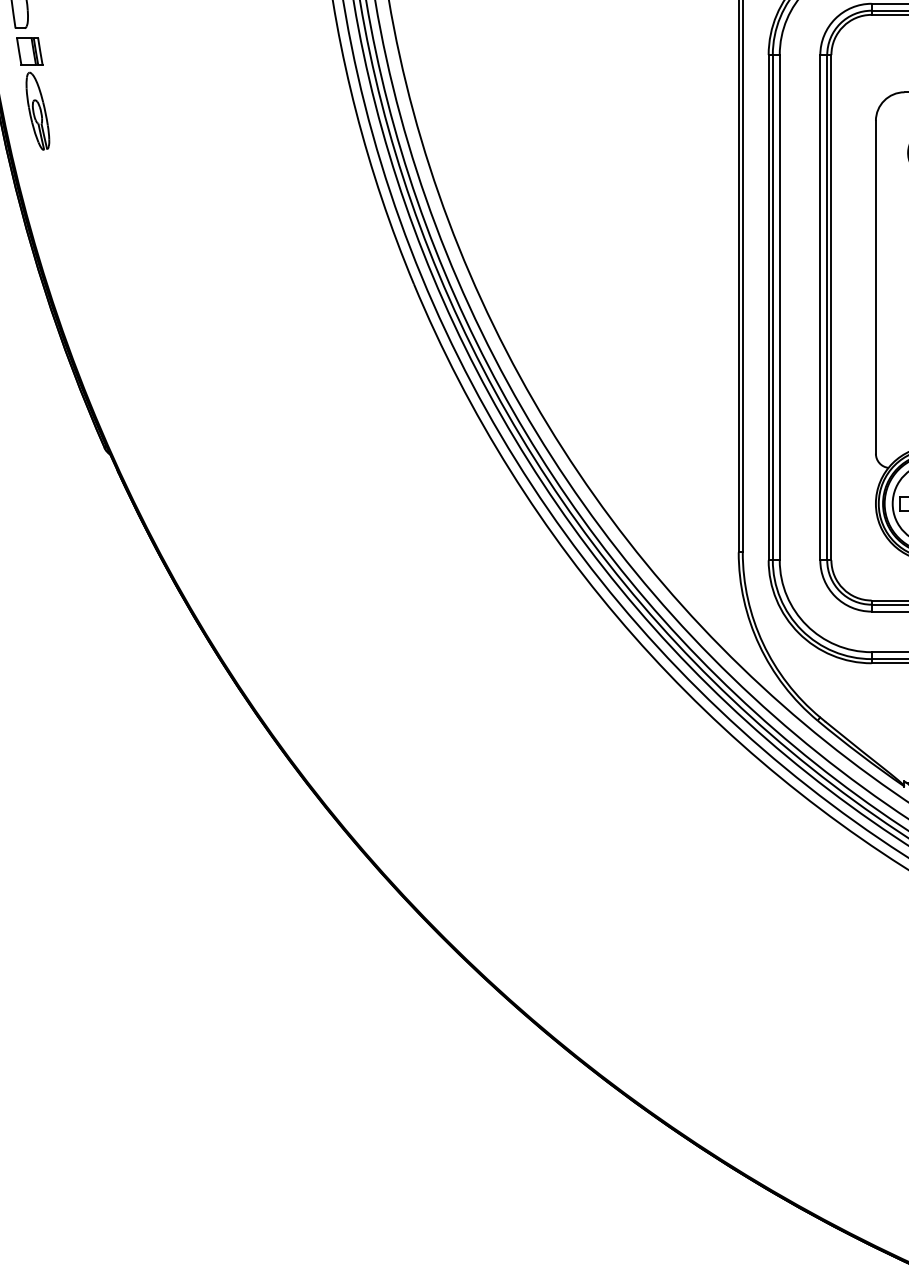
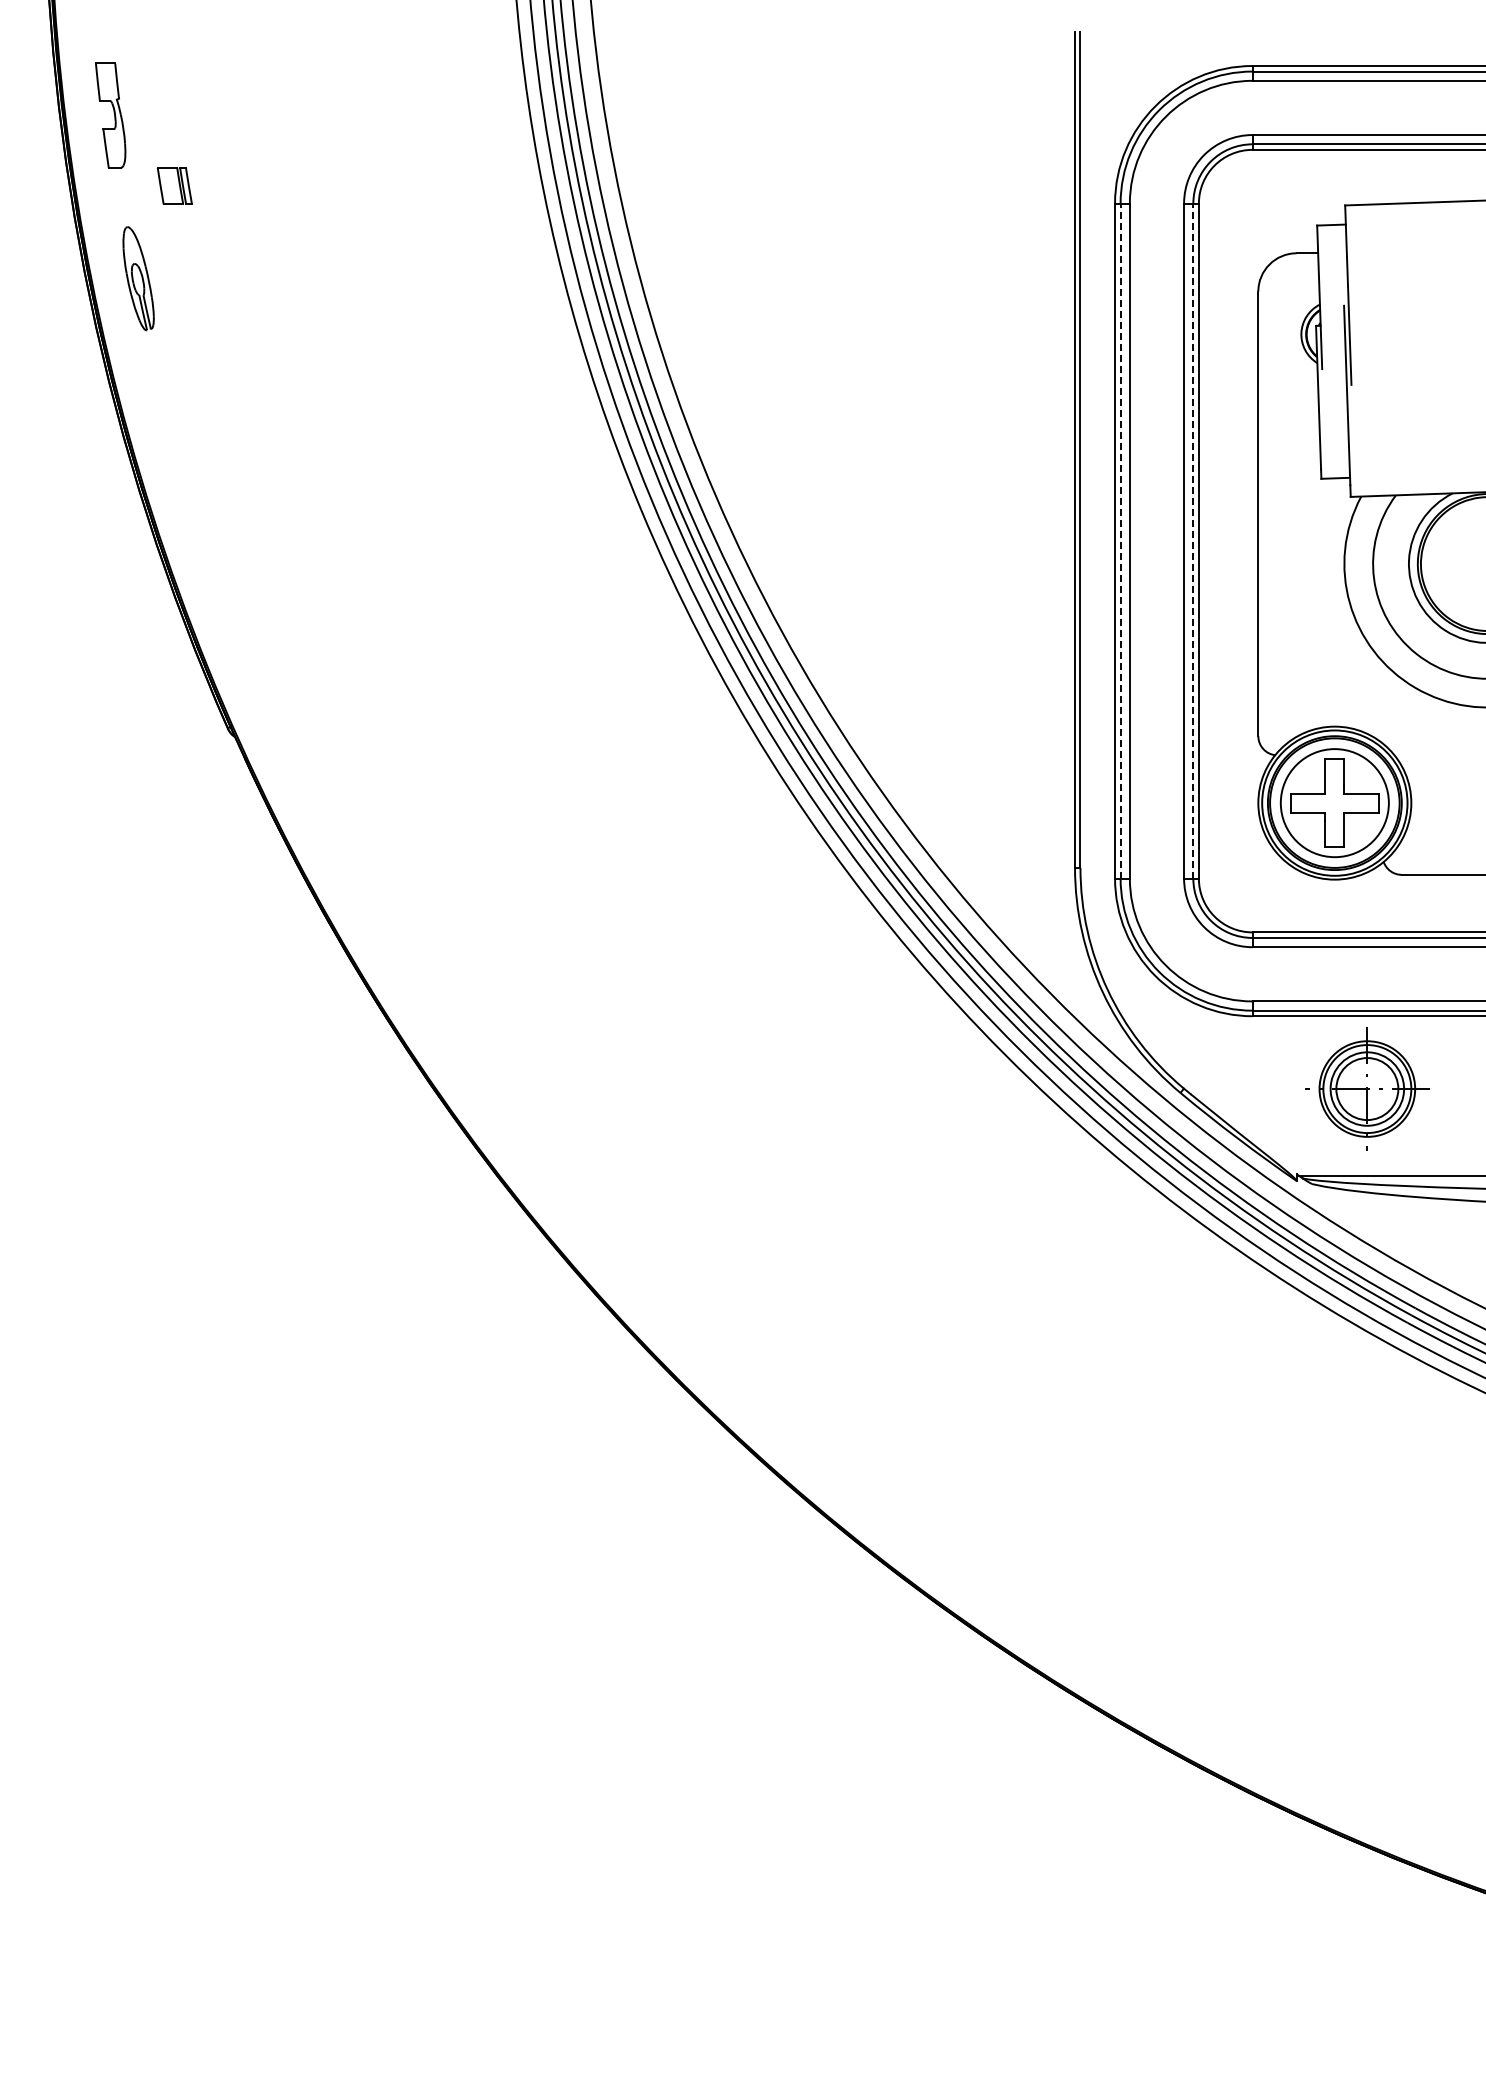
part: (29, 51) -> (174, 185), moved
line: (772, 307) -> (1120, 541), solid -> dashed
line: (827, 307) -> (1193, 541), solid -> dashed

